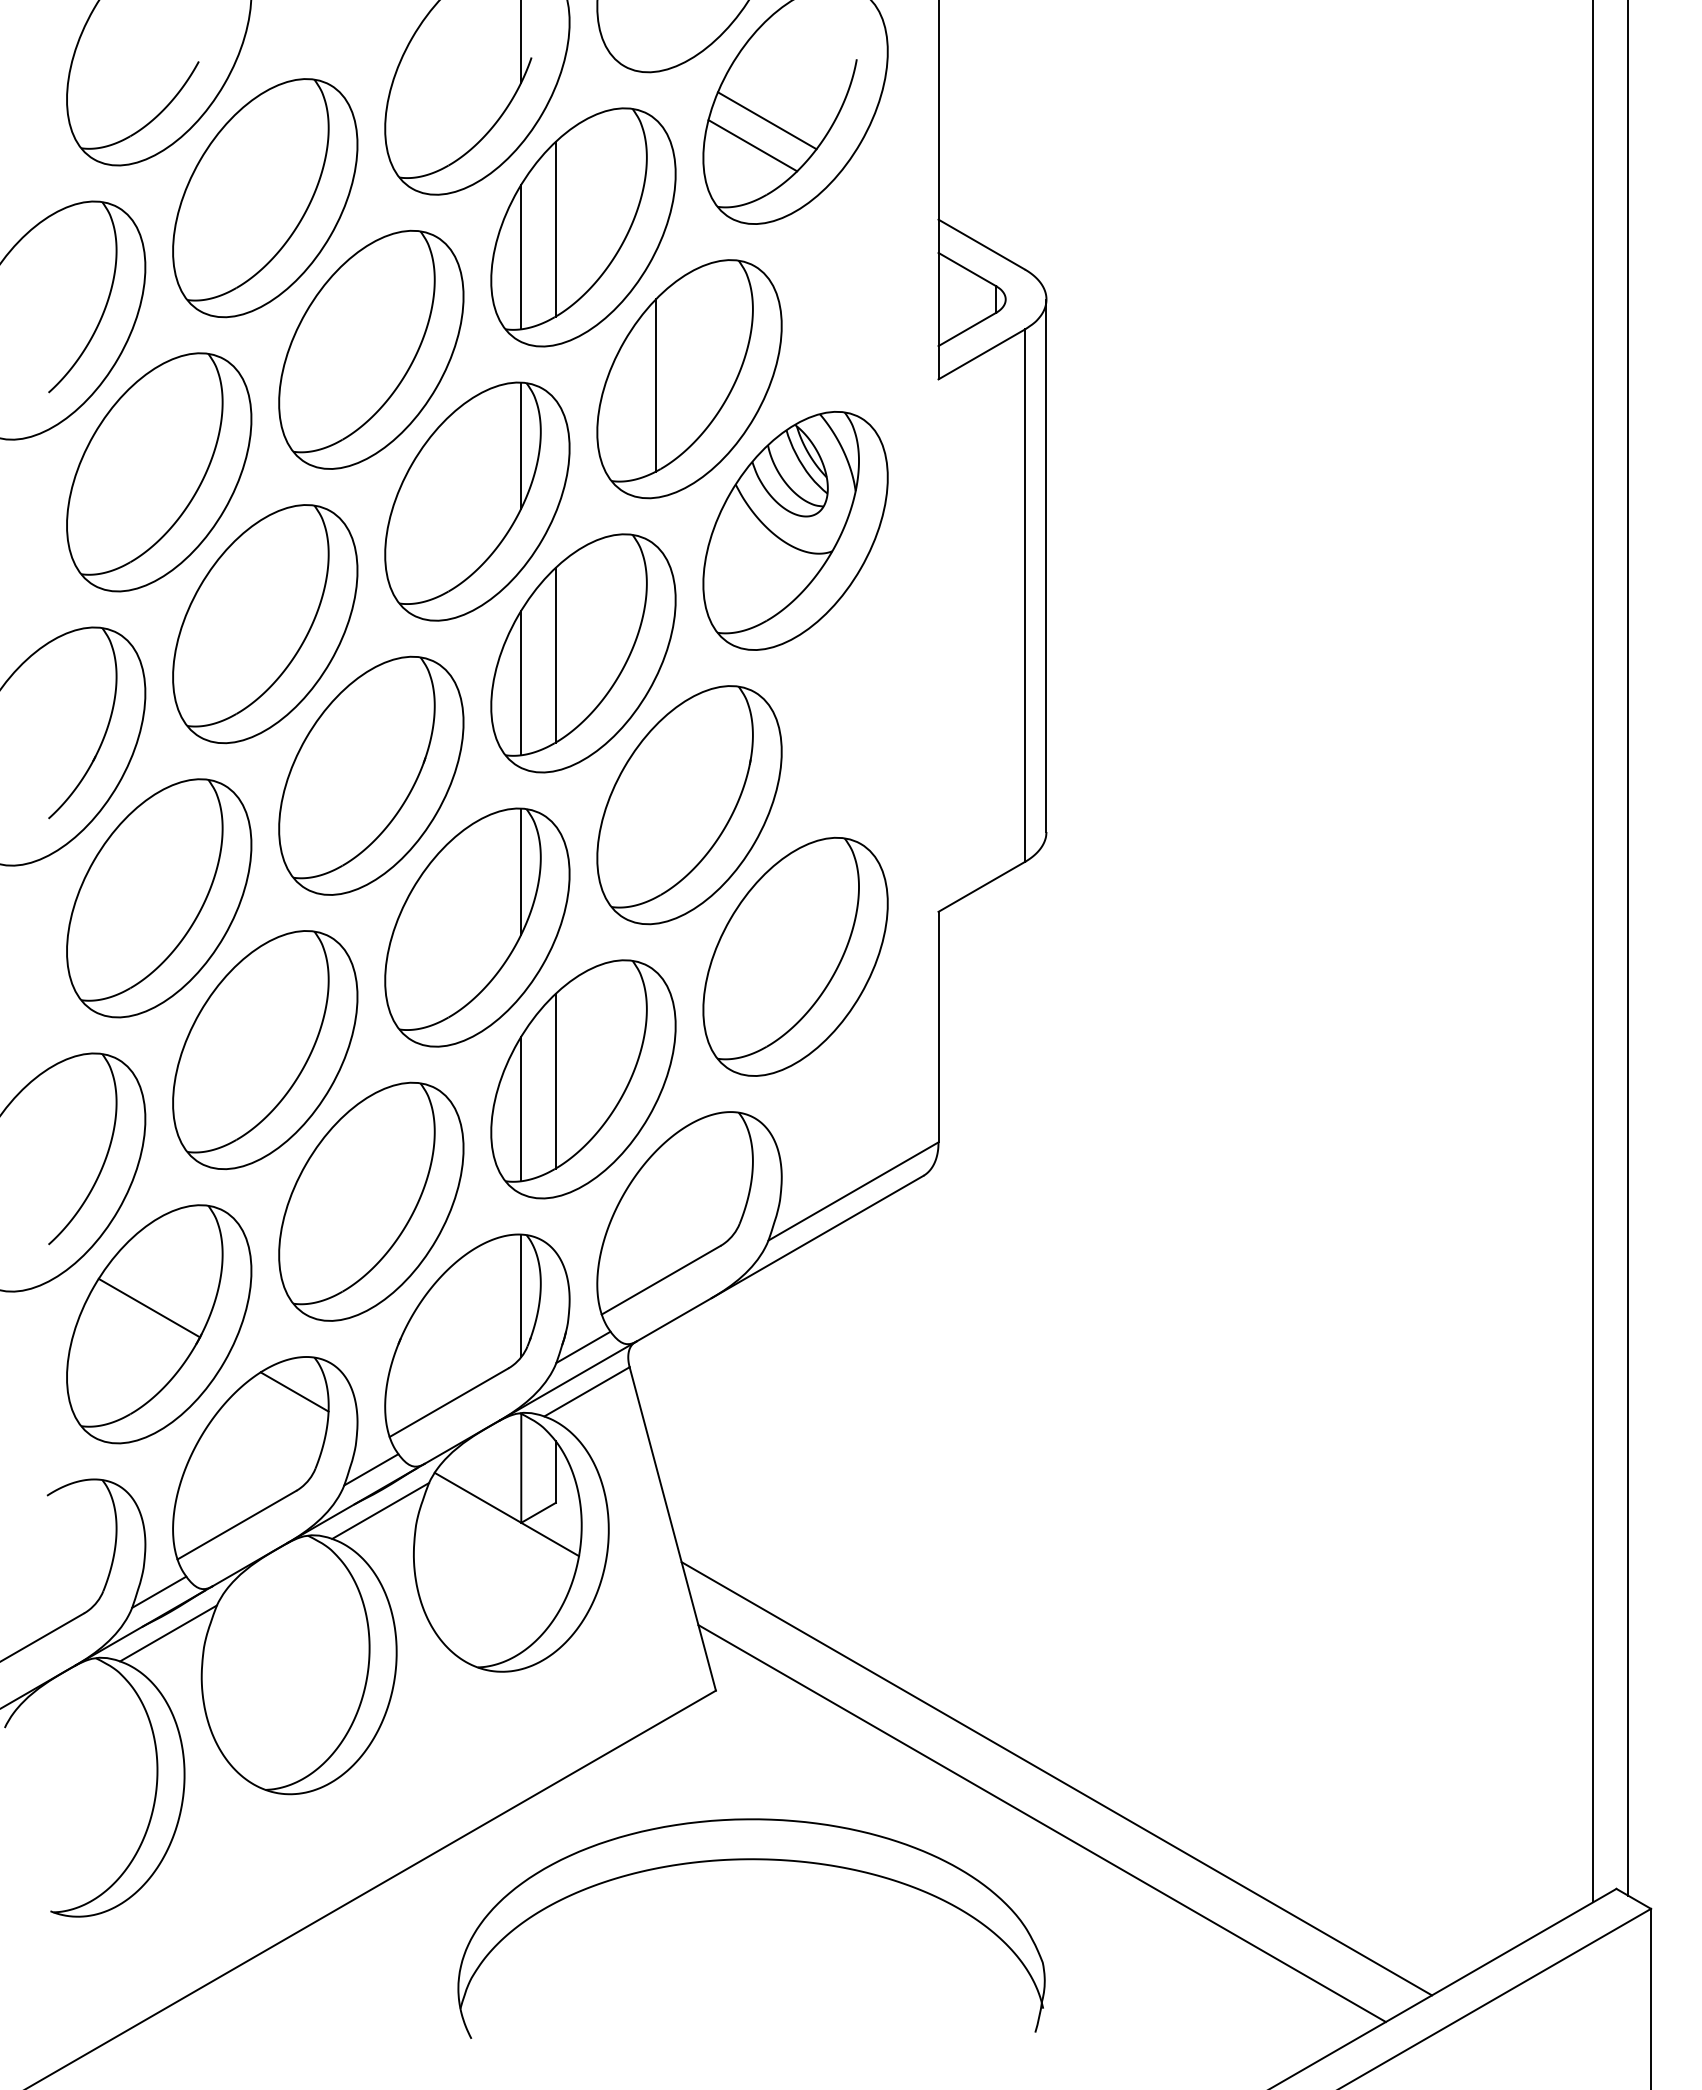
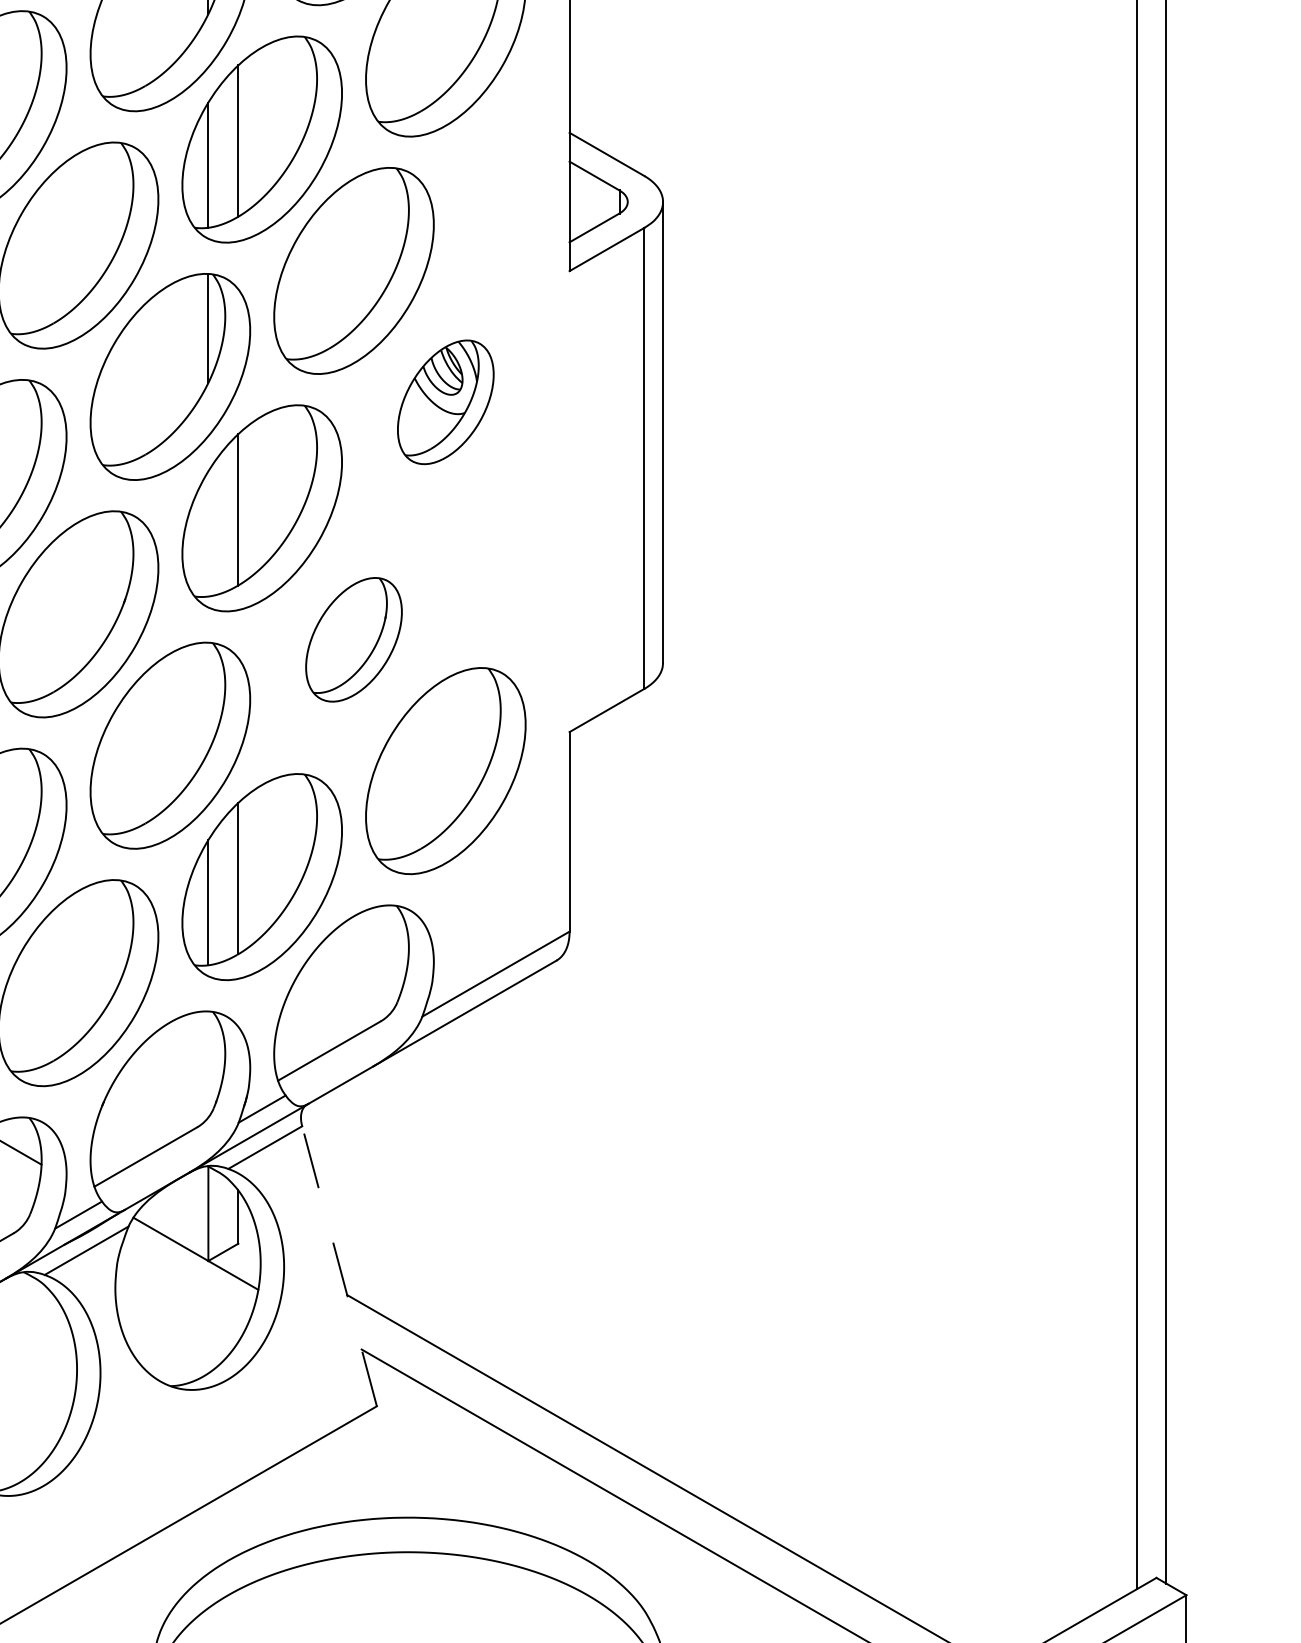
line: (766, 120) -> (420, 47), removed
line: (752, 145) -> (408, 68), removed
line: (656, 385) -> (325, 276), removed
part: (795, 530) -> (445, 401), size x0.6
line: (521, 682) -> (208, 533), removed
part: (689, 805) -> (354, 640), size x0.6
line: (521, 871) -> (208, 697), removed
line: (521, 1295) -> (208, 1064), removed
line: (672, 1528) -> (339, 1265), solid -> dashed

